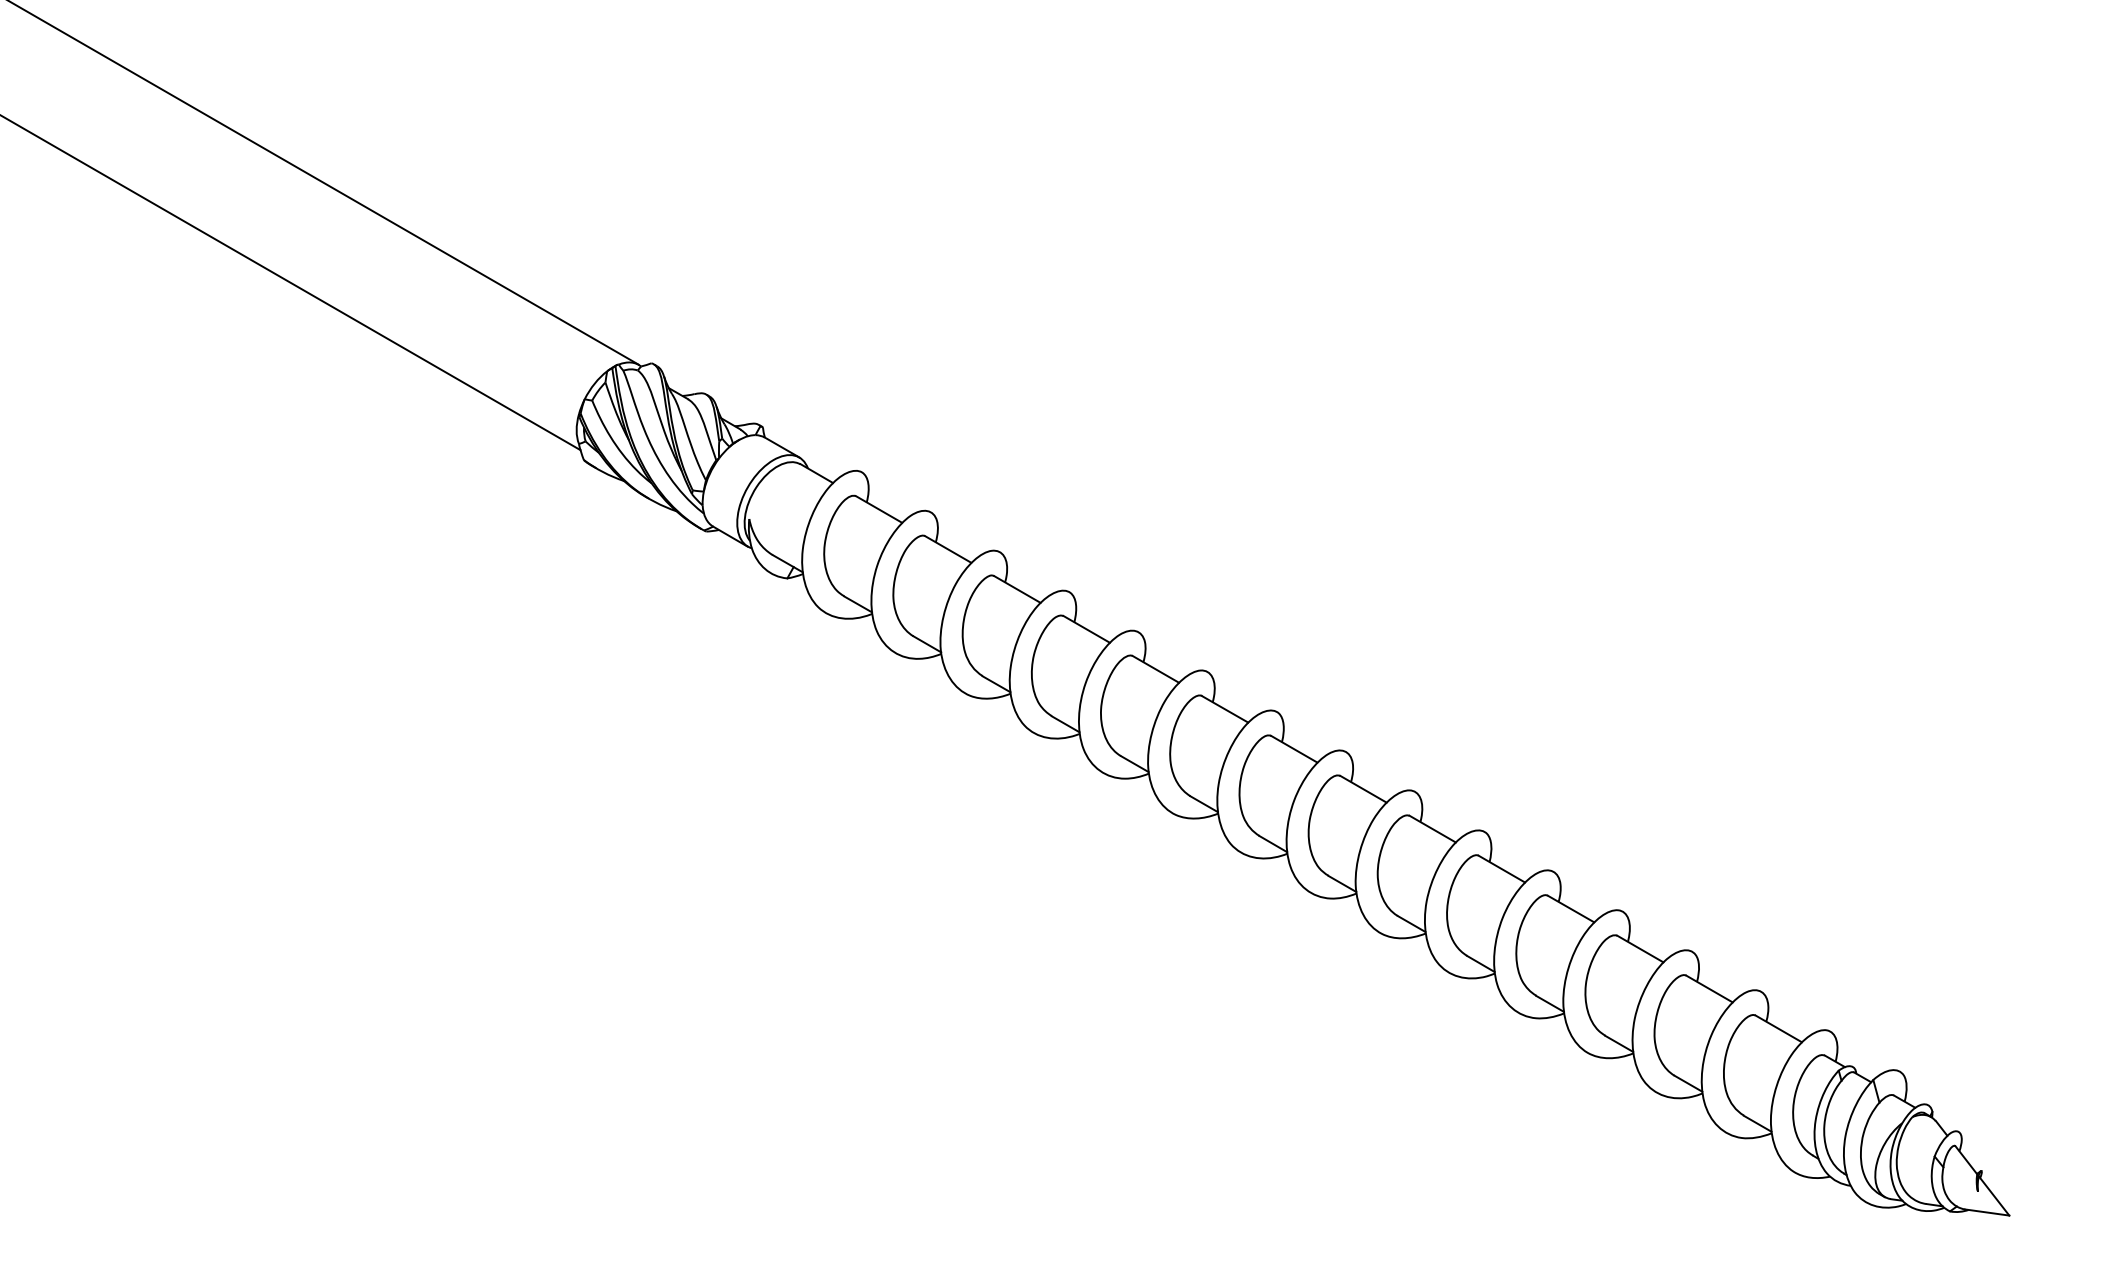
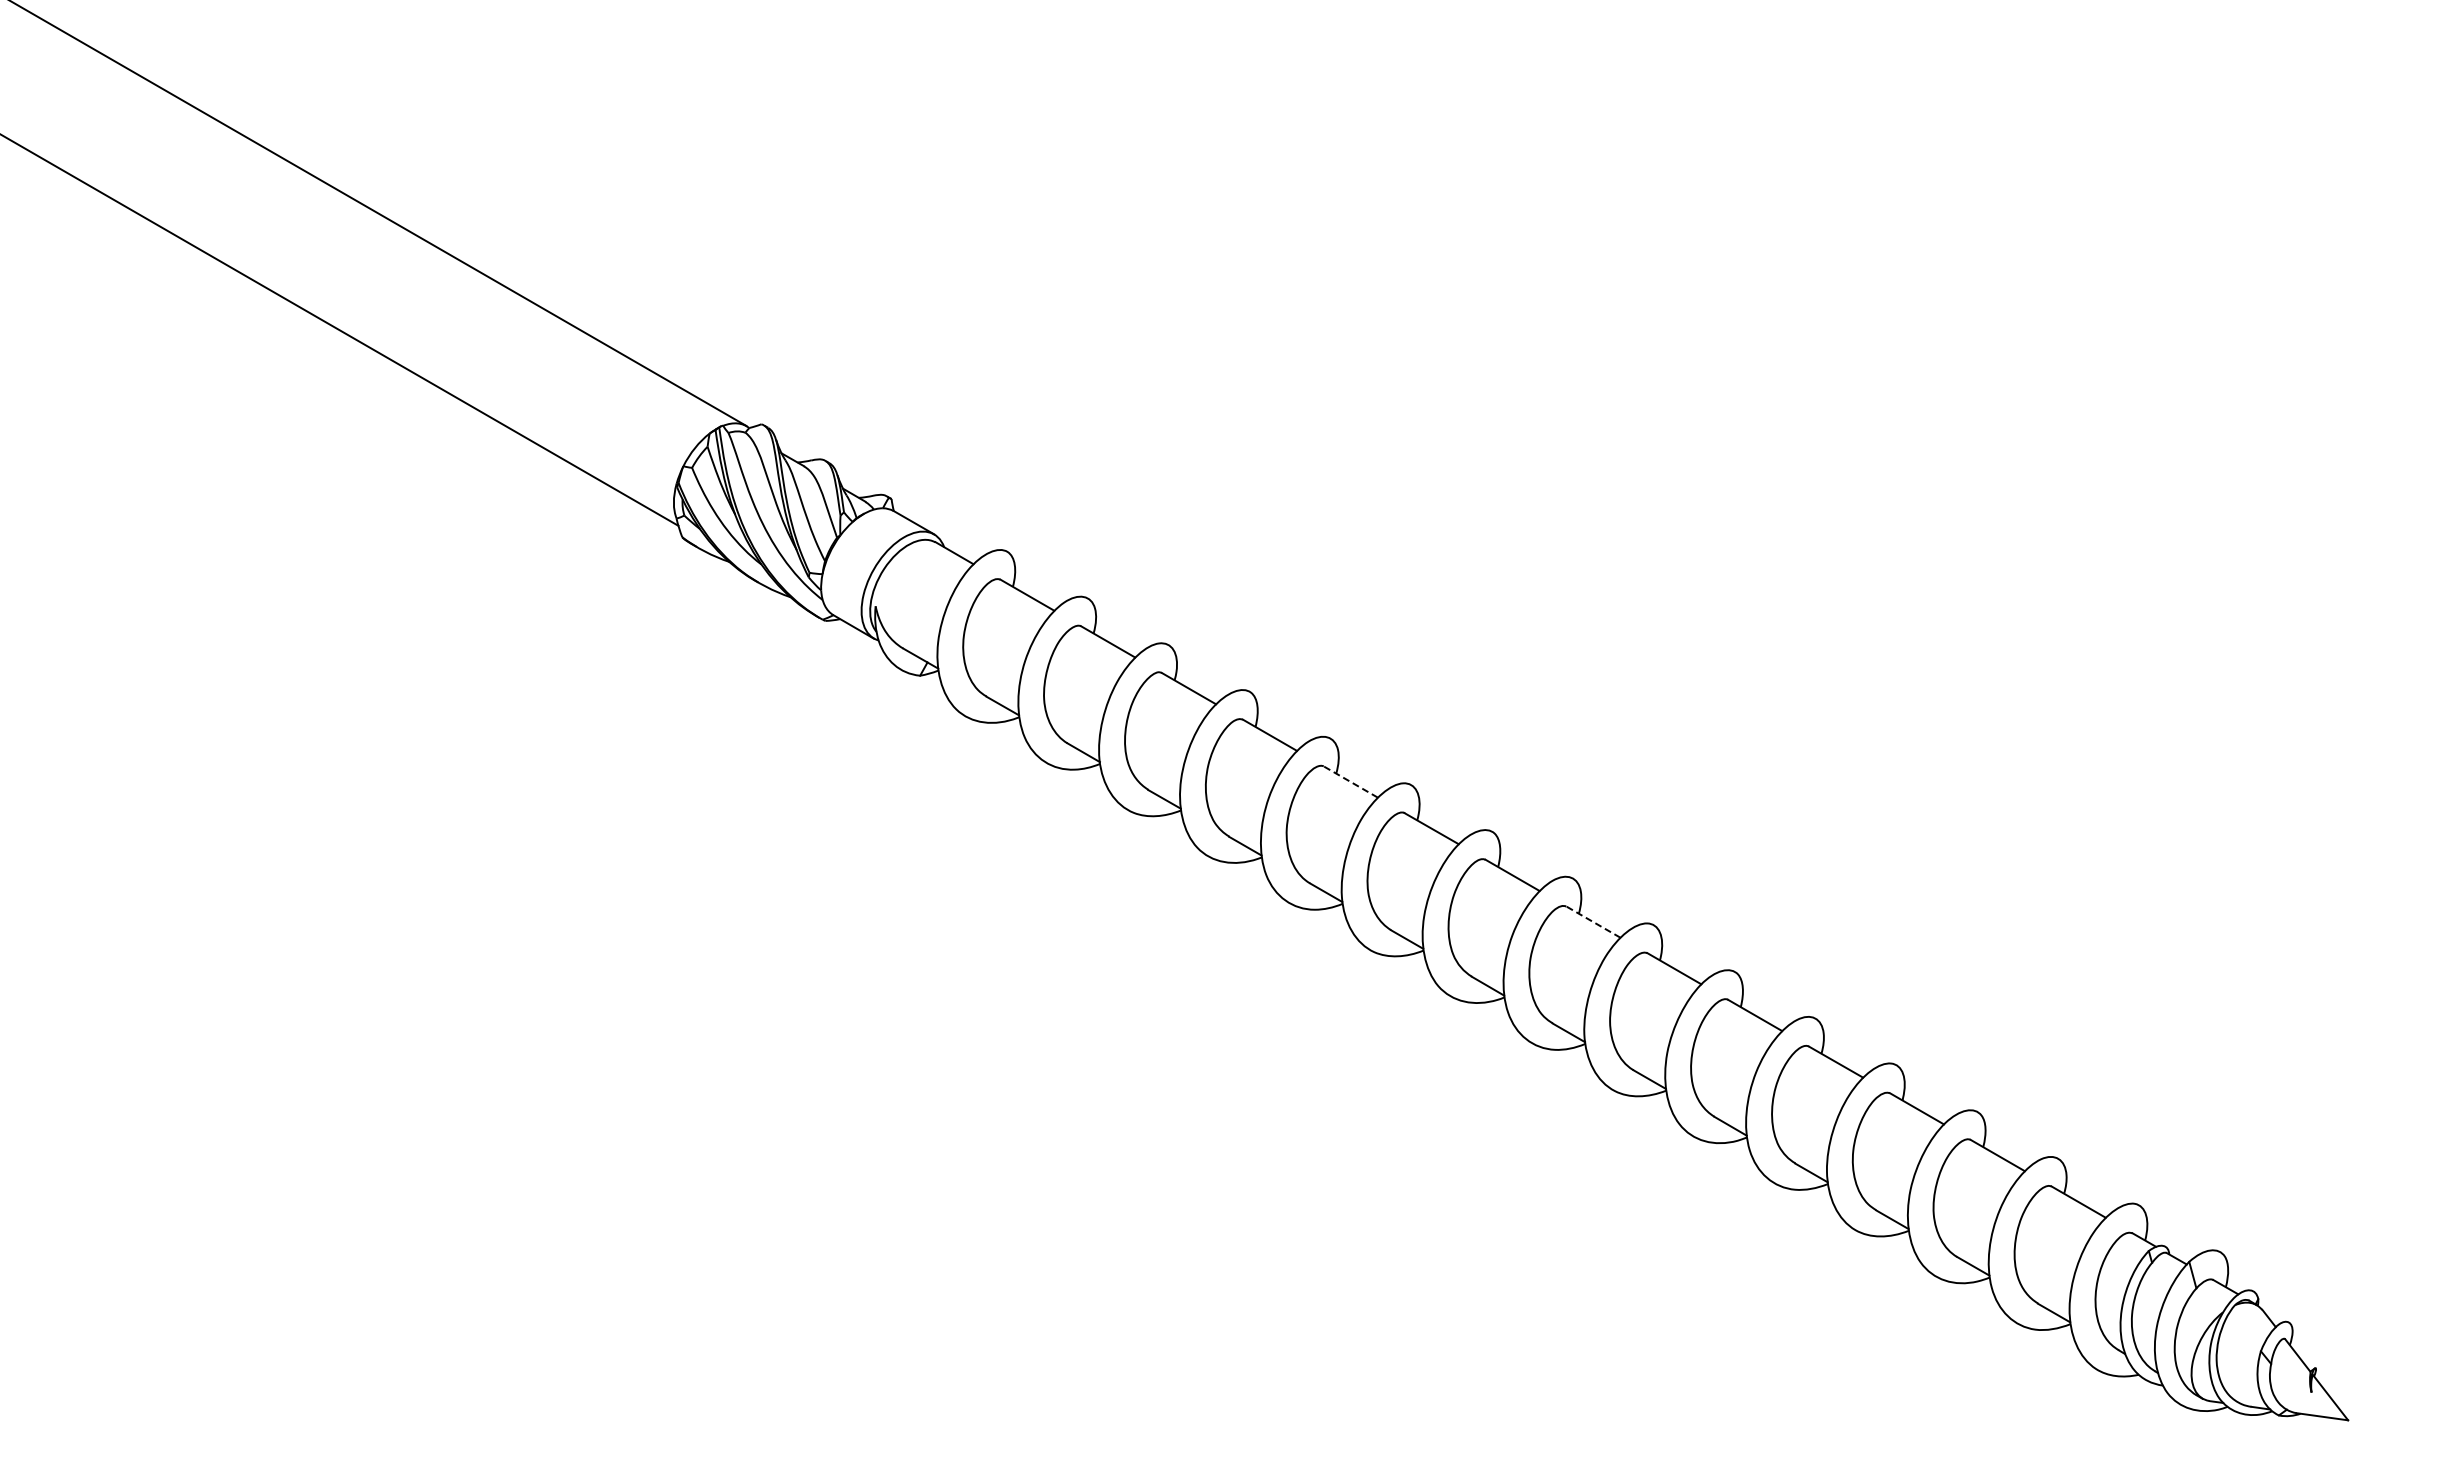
line: (1155, 668) -> (1350, 781), solid -> dashed
line: (1363, 788) -> (1593, 921), solid -> dashed

